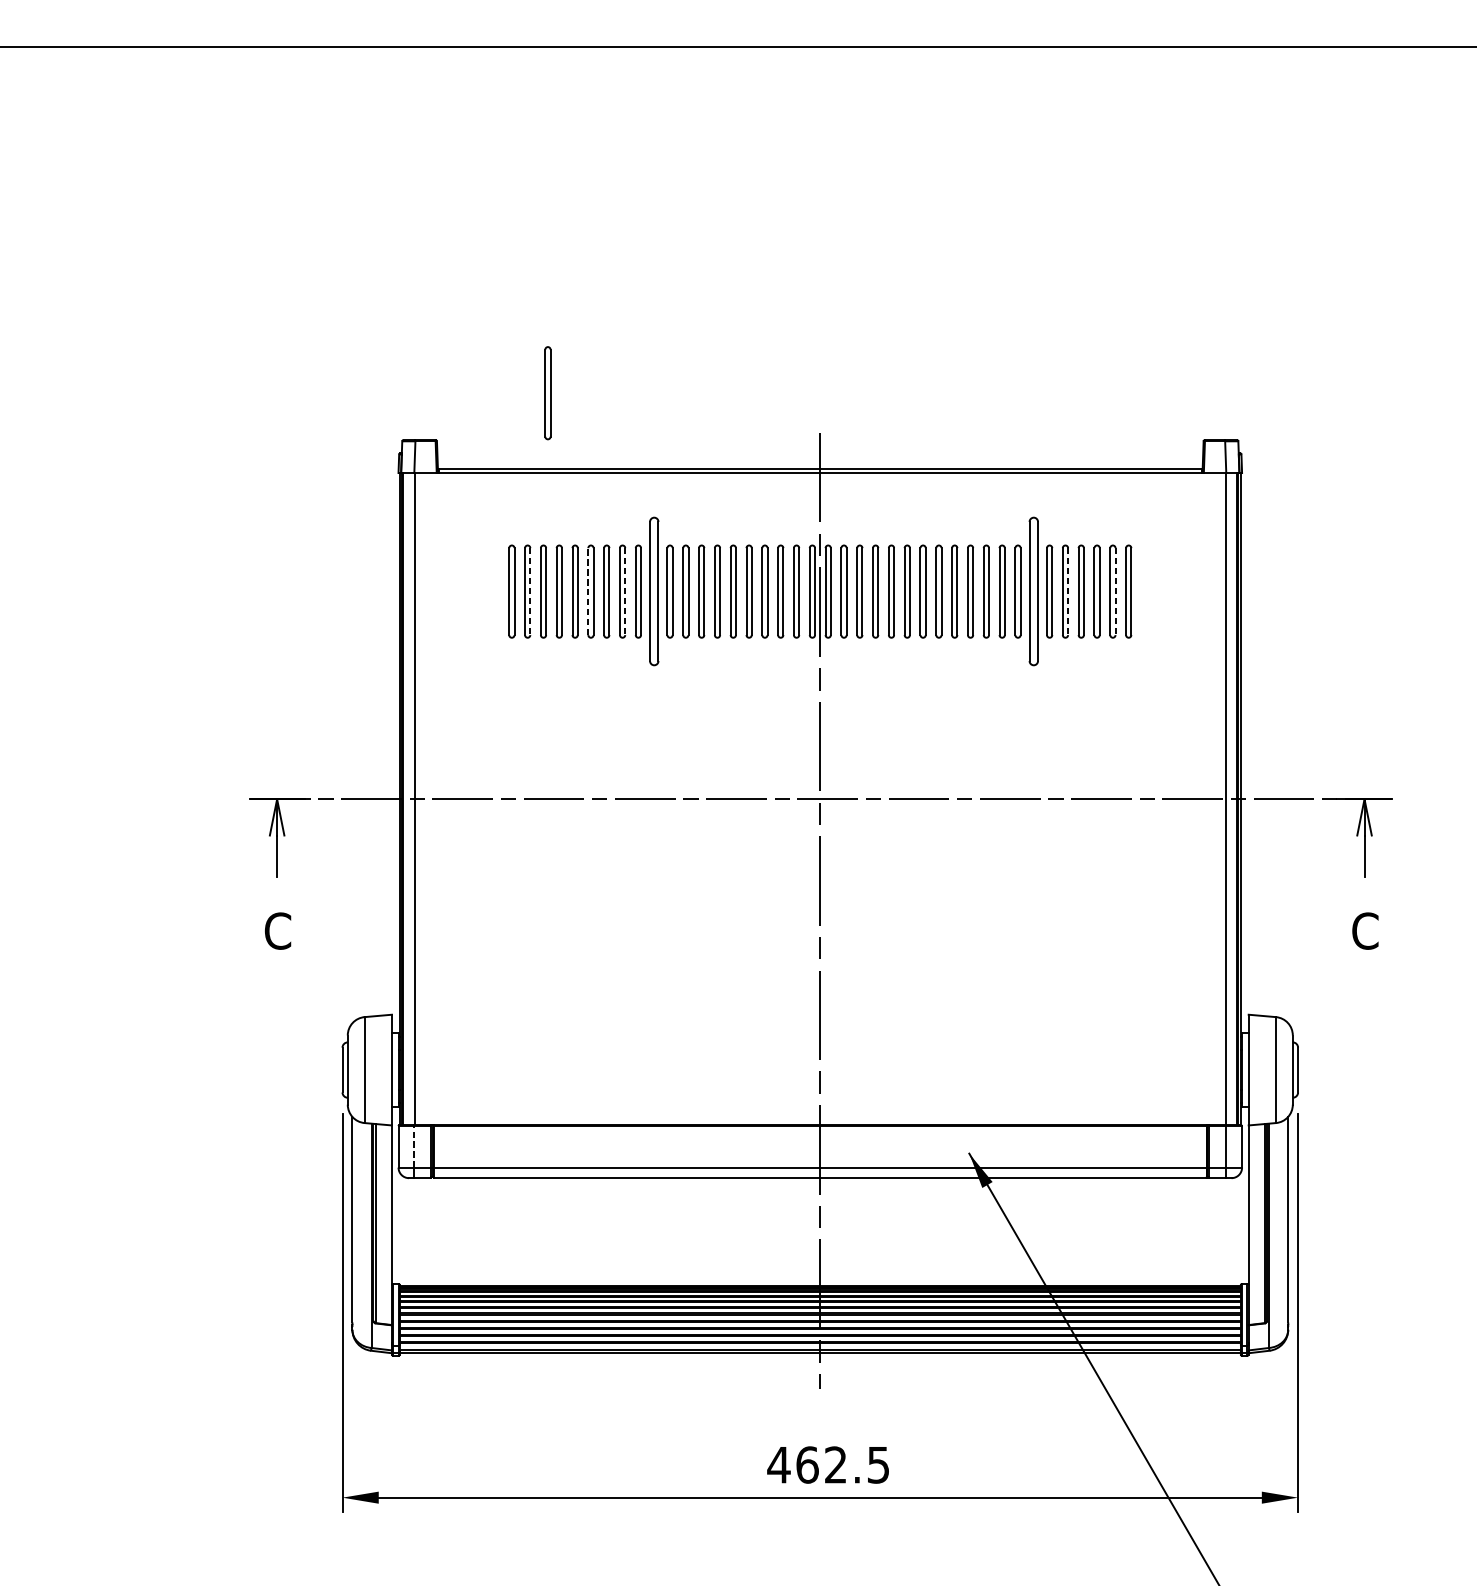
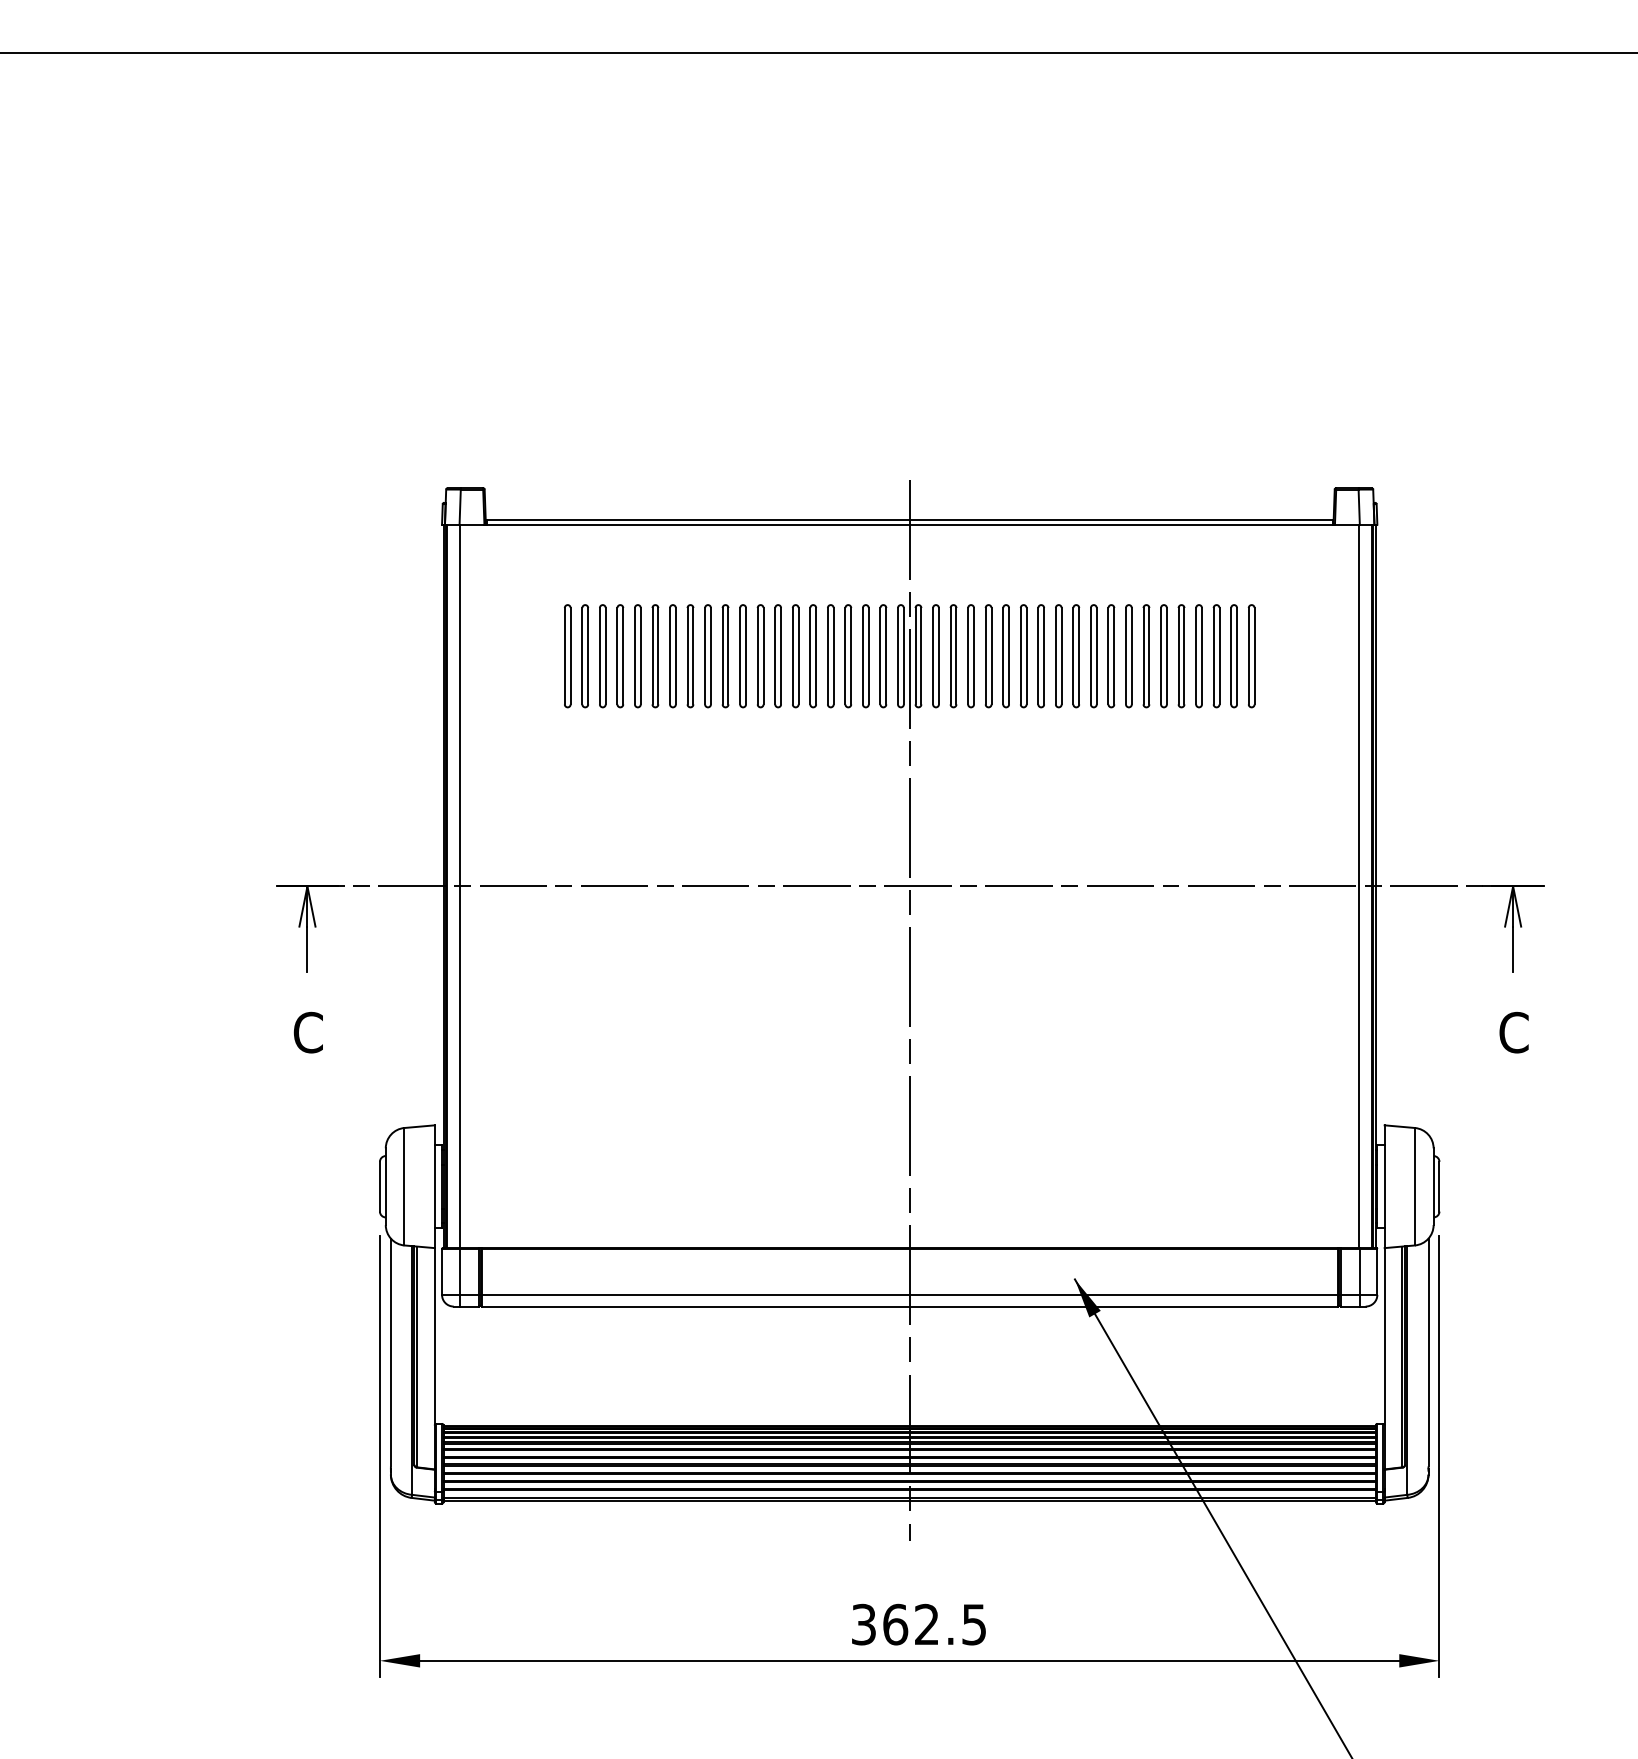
part: (547, 393) -> (607, 436), removed
line: (588, 590) -> (652, 655), dashed -> solid
line: (530, 591) -> (588, 656), dashed -> solid
line: (625, 591) -> (693, 656), dashed -> solid
part: (654, 591) -> (725, 656), size x0.62
part: (1033, 591) -> (1146, 656), size x0.62
line: (1068, 591) -> (1184, 656), dashed -> solid
line: (1115, 591) -> (1237, 656), dashed -> solid
line: (414, 1146) -> (459, 1271), dashed -> solid
text: (778, 1464) -> (863, 1624), 462.5 -> 362.5

